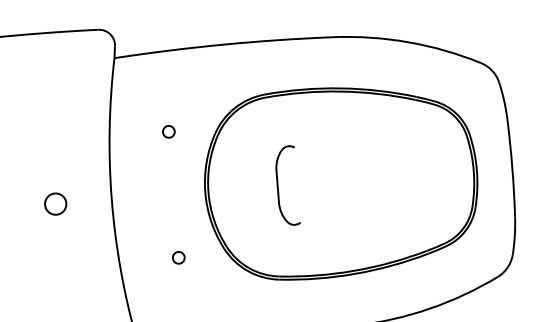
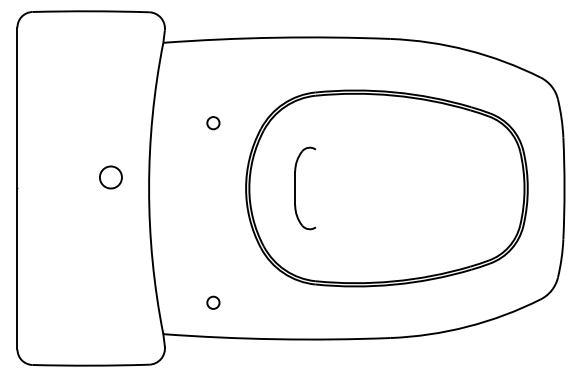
part: (278, 186) -> (295, 188), moved
circle: (55, 204) -> (110, 177), moved
circle: (178, 257) -> (213, 302), moved

